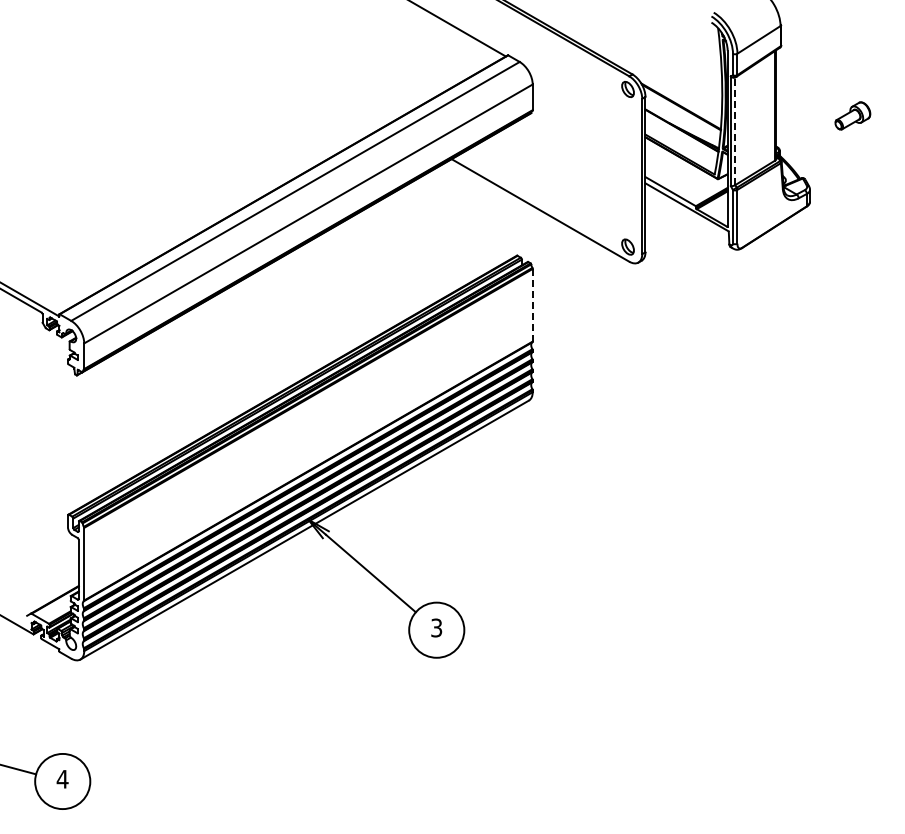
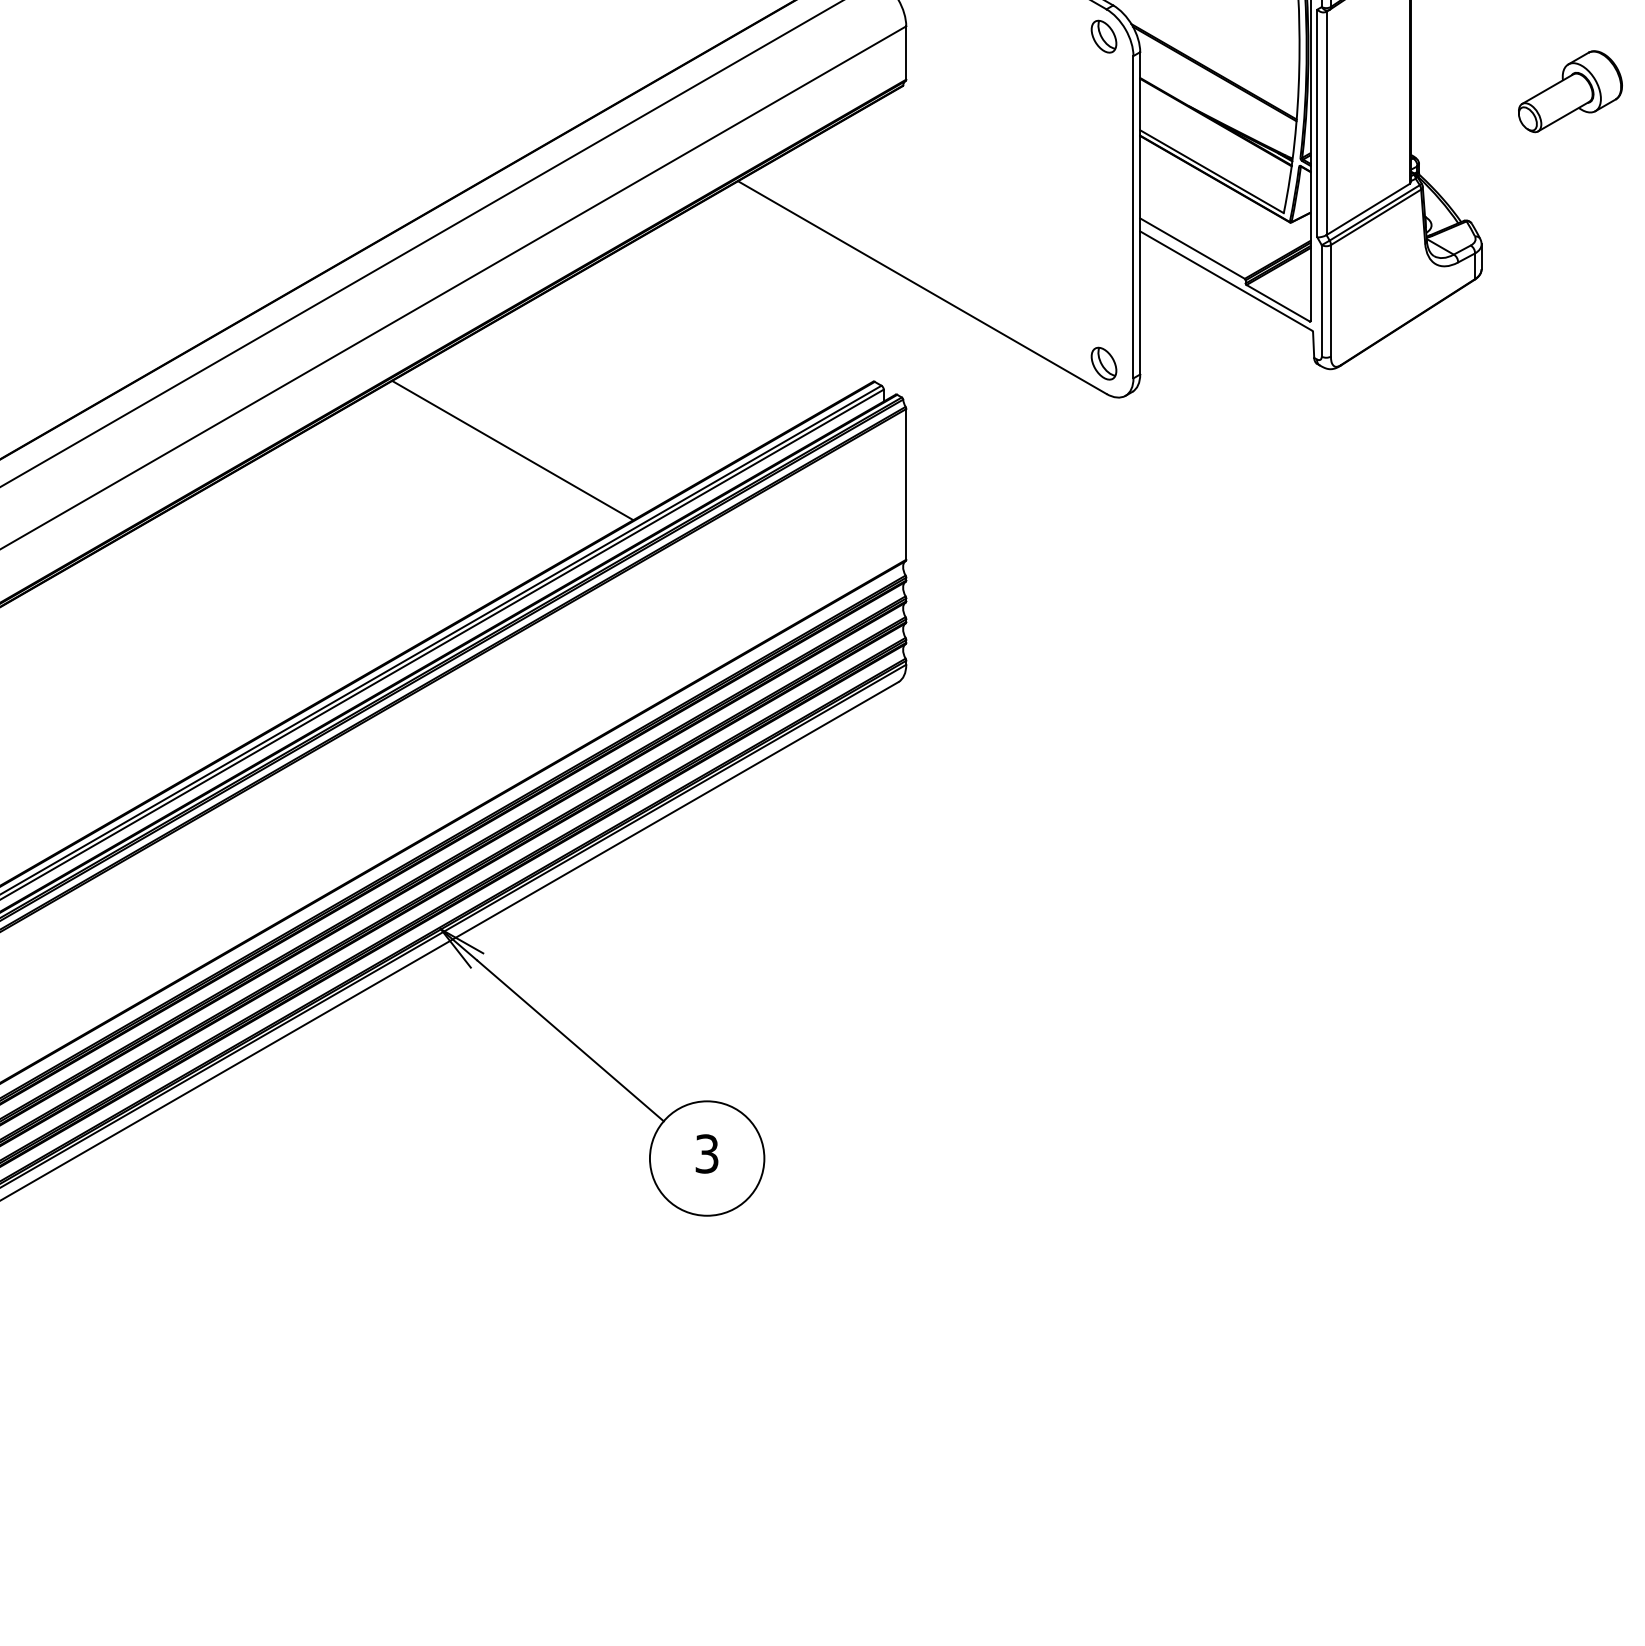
part: (852, 115) -> (1569, 90), size x1.43
line: (735, 131) -> (1326, 123), dashed -> solid
line: (342, 288) -> (511, 449), added
line: (532, 305) -> (905, 484), dashed -> solid

